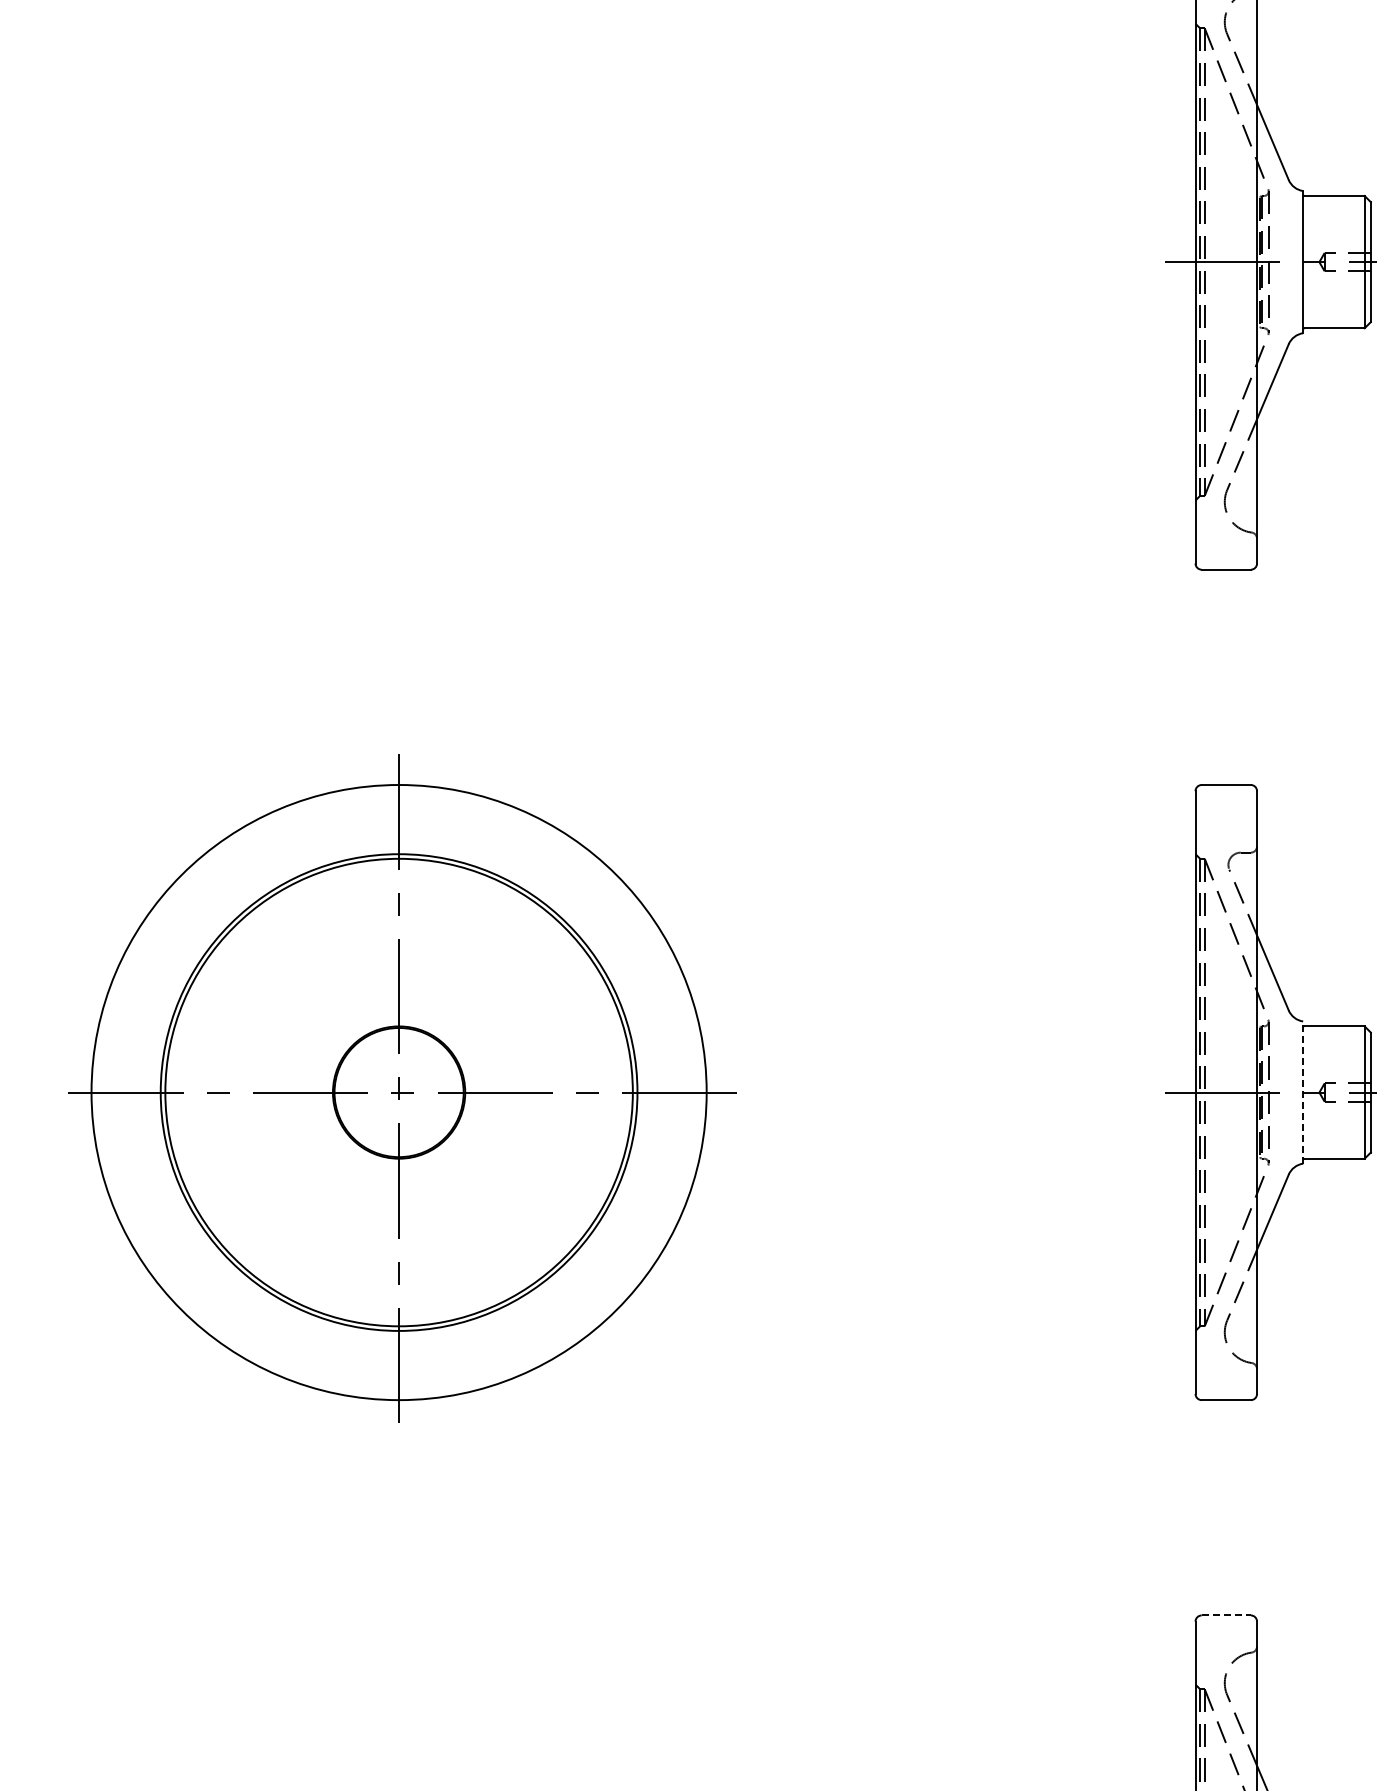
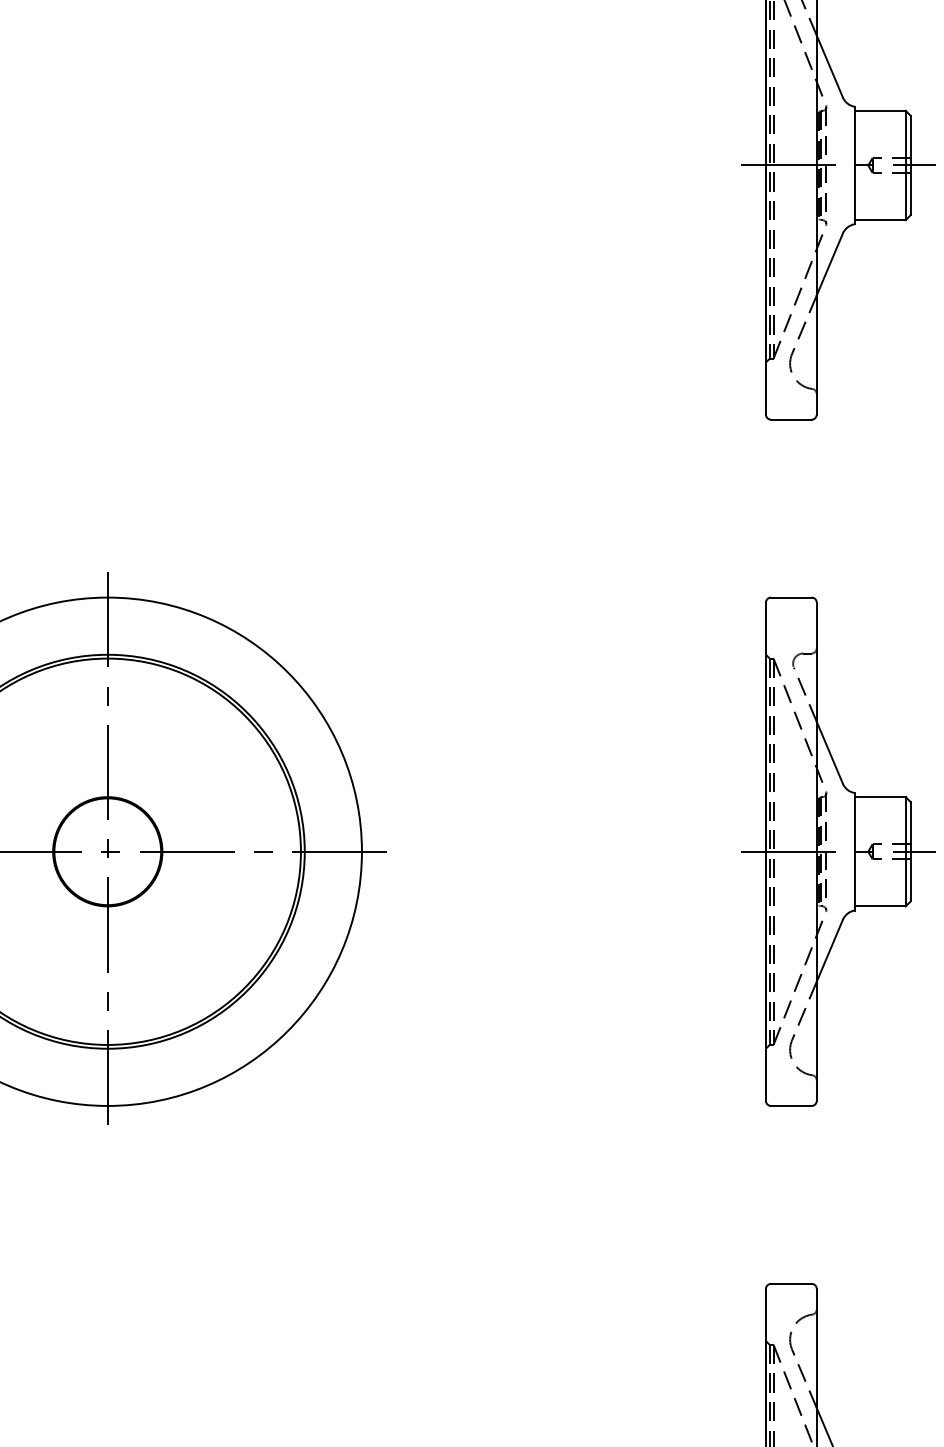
line: (1303, 1092) -> (855, 851), dashed -> solid
line: (1226, 1615) -> (791, 1283), dashed -> solid

